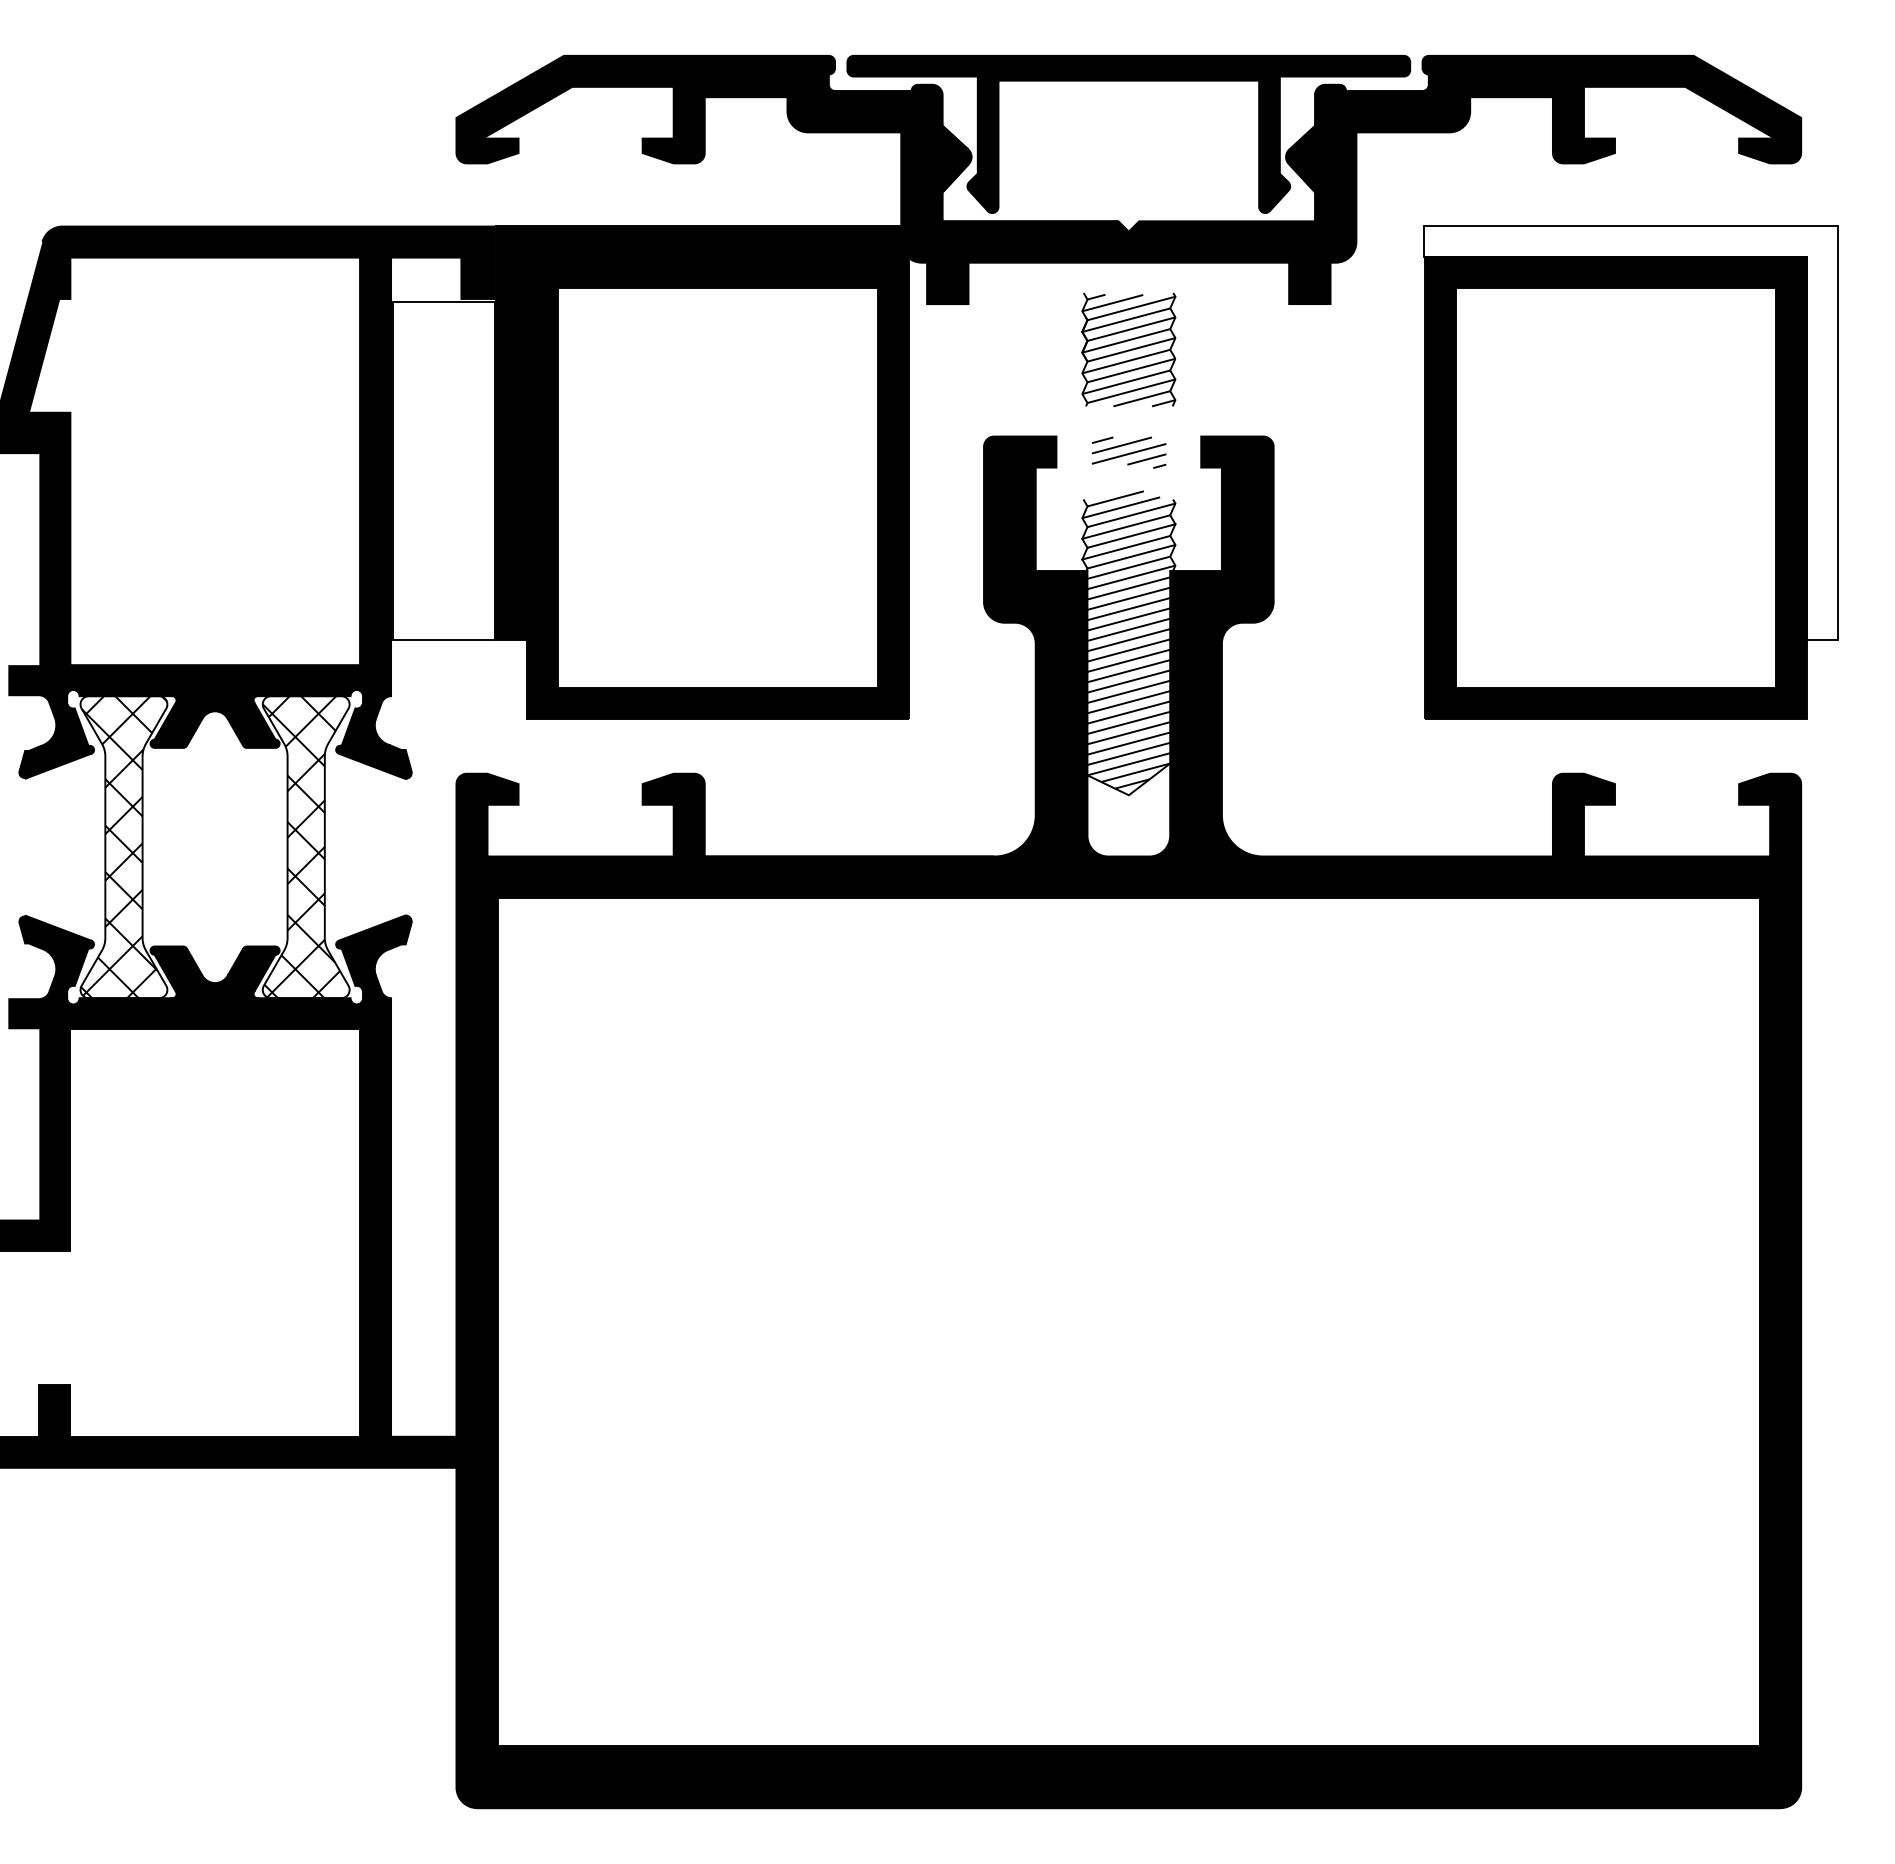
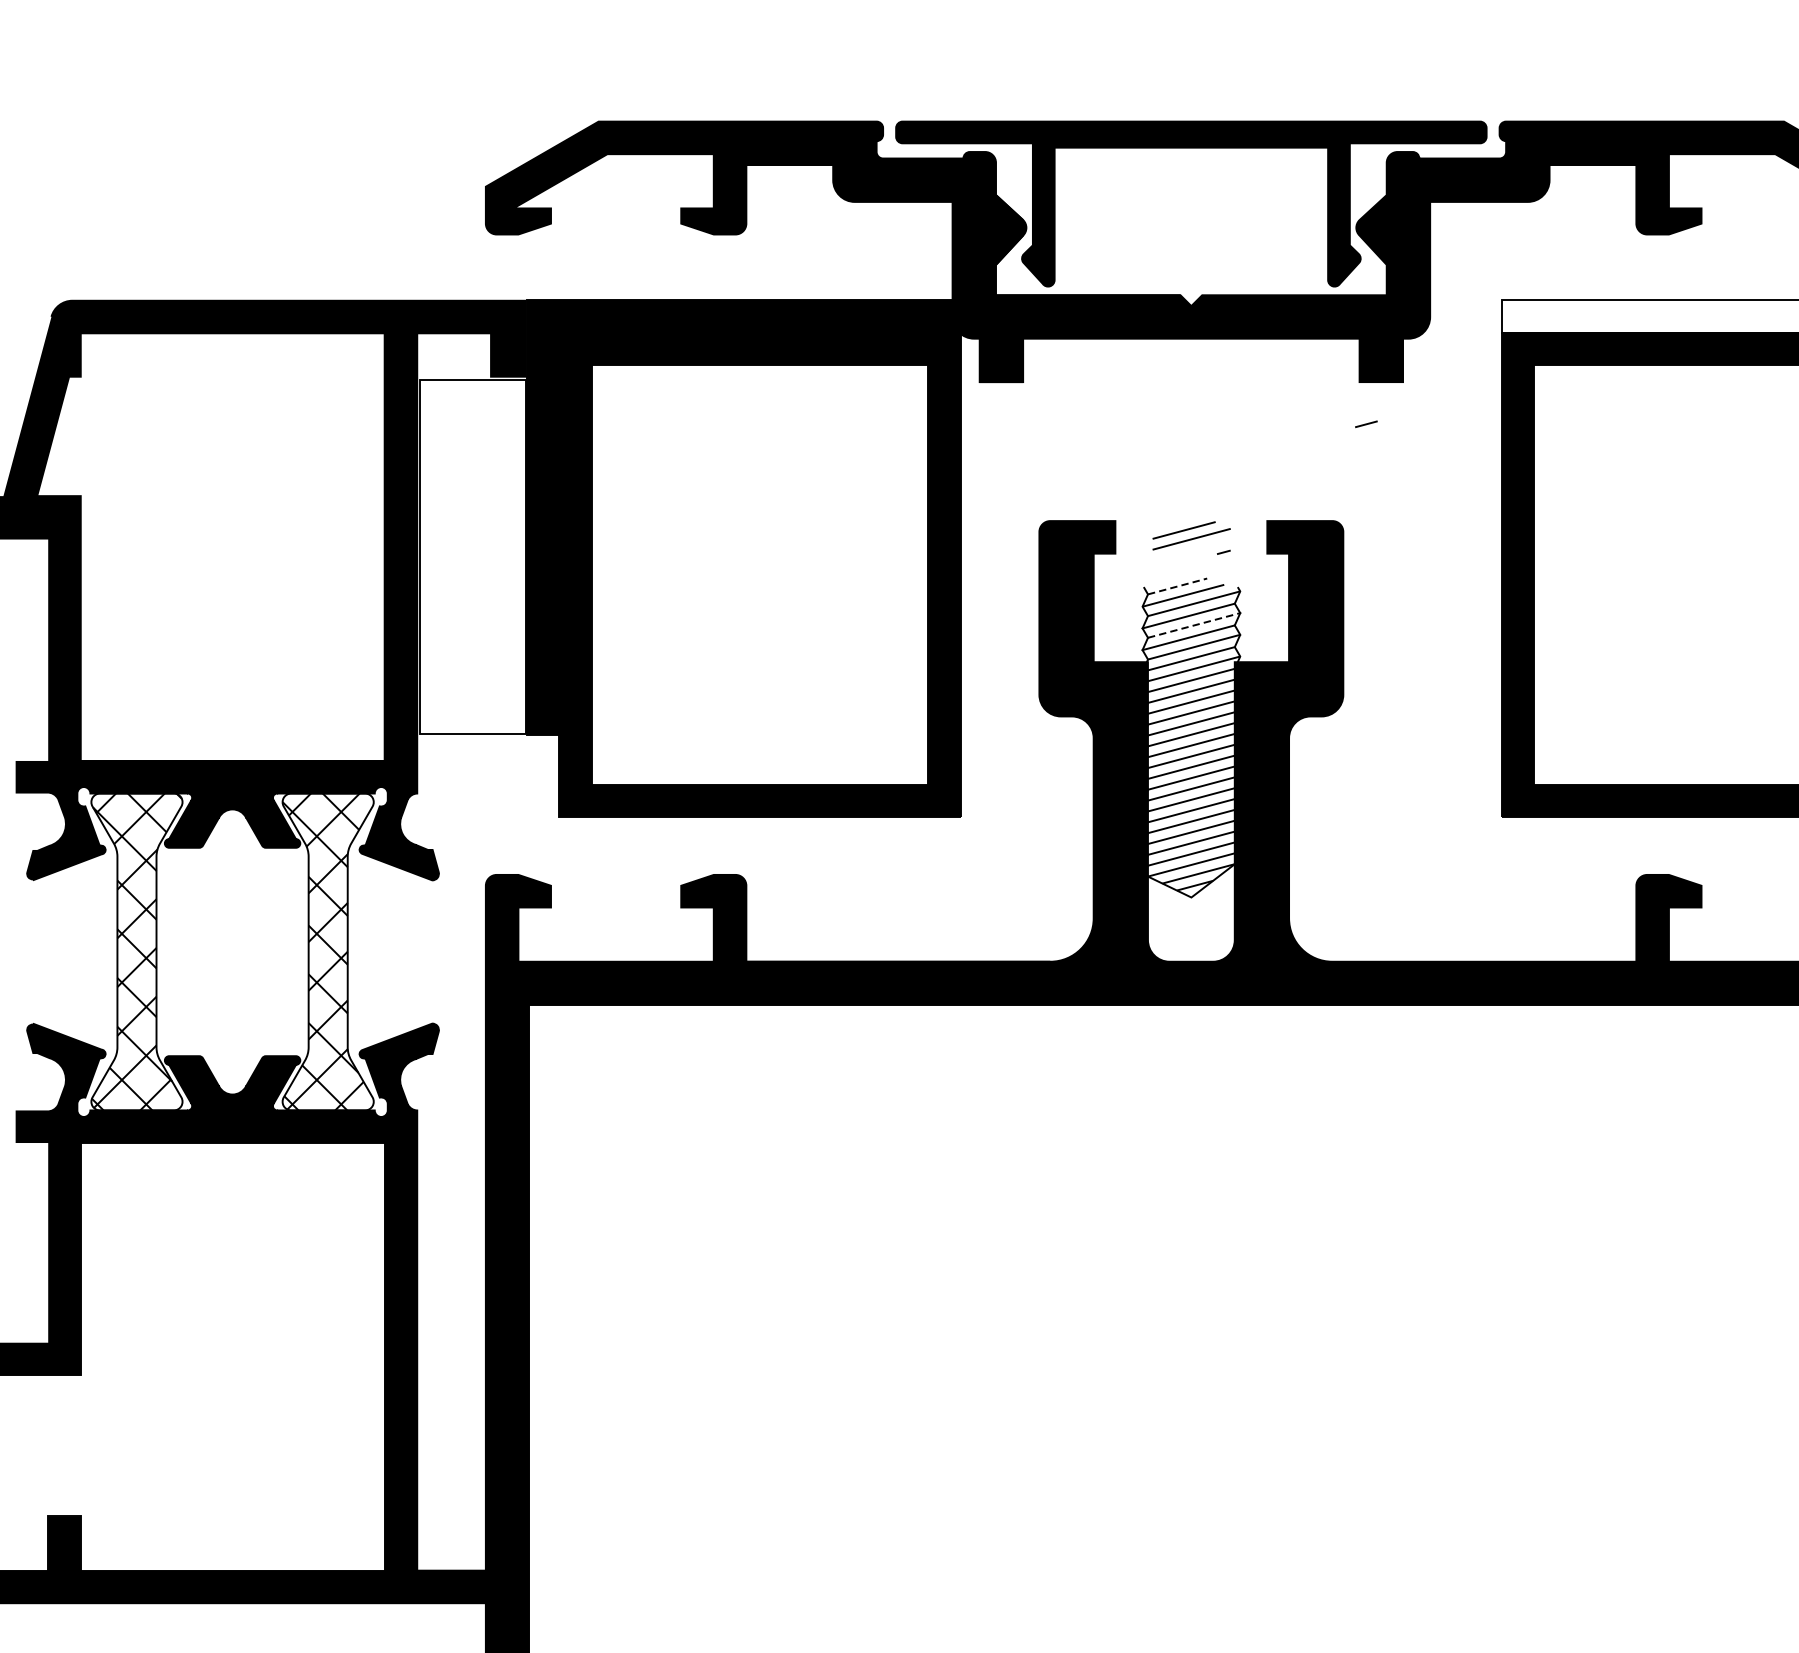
part: (1128, 349) -> (1191, 429), removed
line: (1102, 439) -> (1366, 423), moved
line: (1146, 459) -> (1209, 545), removed
line: (1116, 498) -> (1178, 586), solid -> dashed
line: (1131, 536) -> (1194, 625), solid -> dashed

